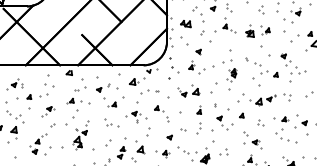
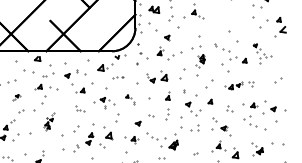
part: (257, 30) -> (226, 16), removed
part: (293, 67) -> (262, 53), size x0.7
part: (49, 85) -> (28, 71), moved
part: (149, 91) -> (117, 77), size x0.6
part: (270, 99) -> (239, 85), size x0.7
part: (48, 111) -> (16, 97), size x0.6
part: (161, 113) -> (129, 99), size x0.6
part: (111, 122) -> (79, 108), size x0.6
part: (80, 135) -> (48, 121), size x0.6
part: (223, 151) -> (195, 127), moved

